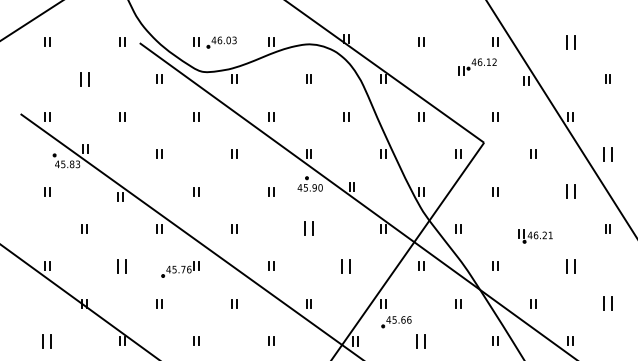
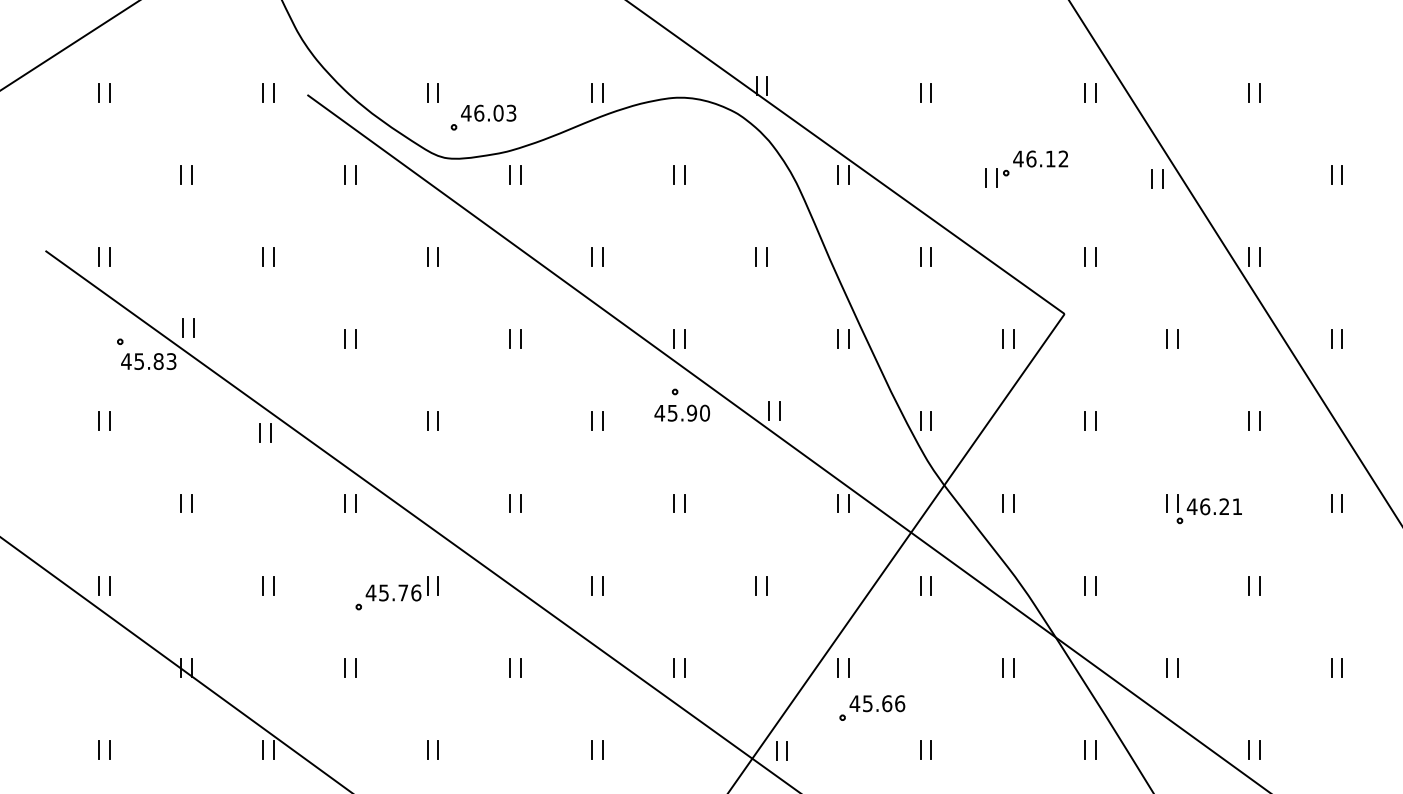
part: (570, 41) -> (1254, 91), size x0.62
part: (221, 42) -> (482, 117), moved
part: (477, 66) -> (1025, 168), moved
part: (84, 78) -> (185, 172), size x0.62
part: (607, 153) -> (1335, 337), size x0.62
part: (570, 191) -> (1254, 421), size x0.62
part: (308, 228) -> (678, 502), size x0.62
part: (535, 236) -> (1203, 509), moved
part: (122, 265) -> (269, 583), size x0.62
part: (346, 265) -> (761, 583), size x0.62
part: (570, 265) -> (1254, 583), size x0.62
part: (607, 303) -> (1335, 667), size x0.62
part: (47, 340) -> (104, 748), size x0.62
part: (421, 340) -> (926, 748), size x0.62

